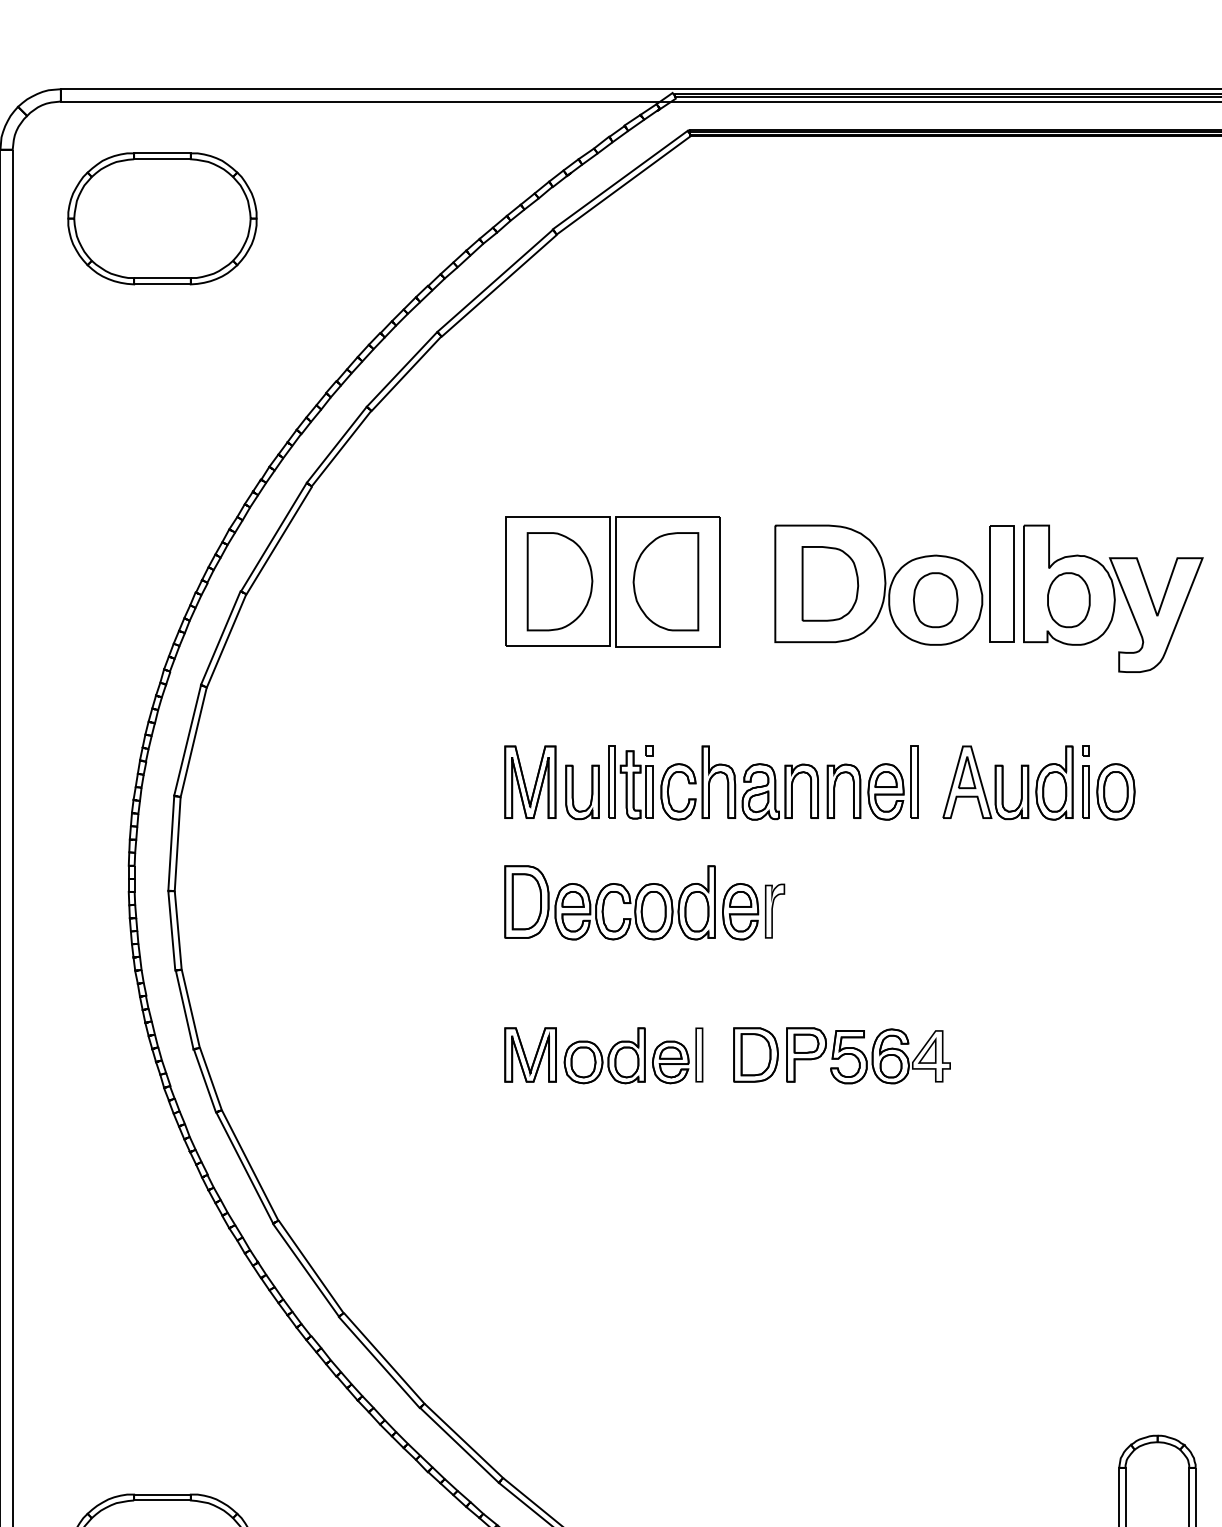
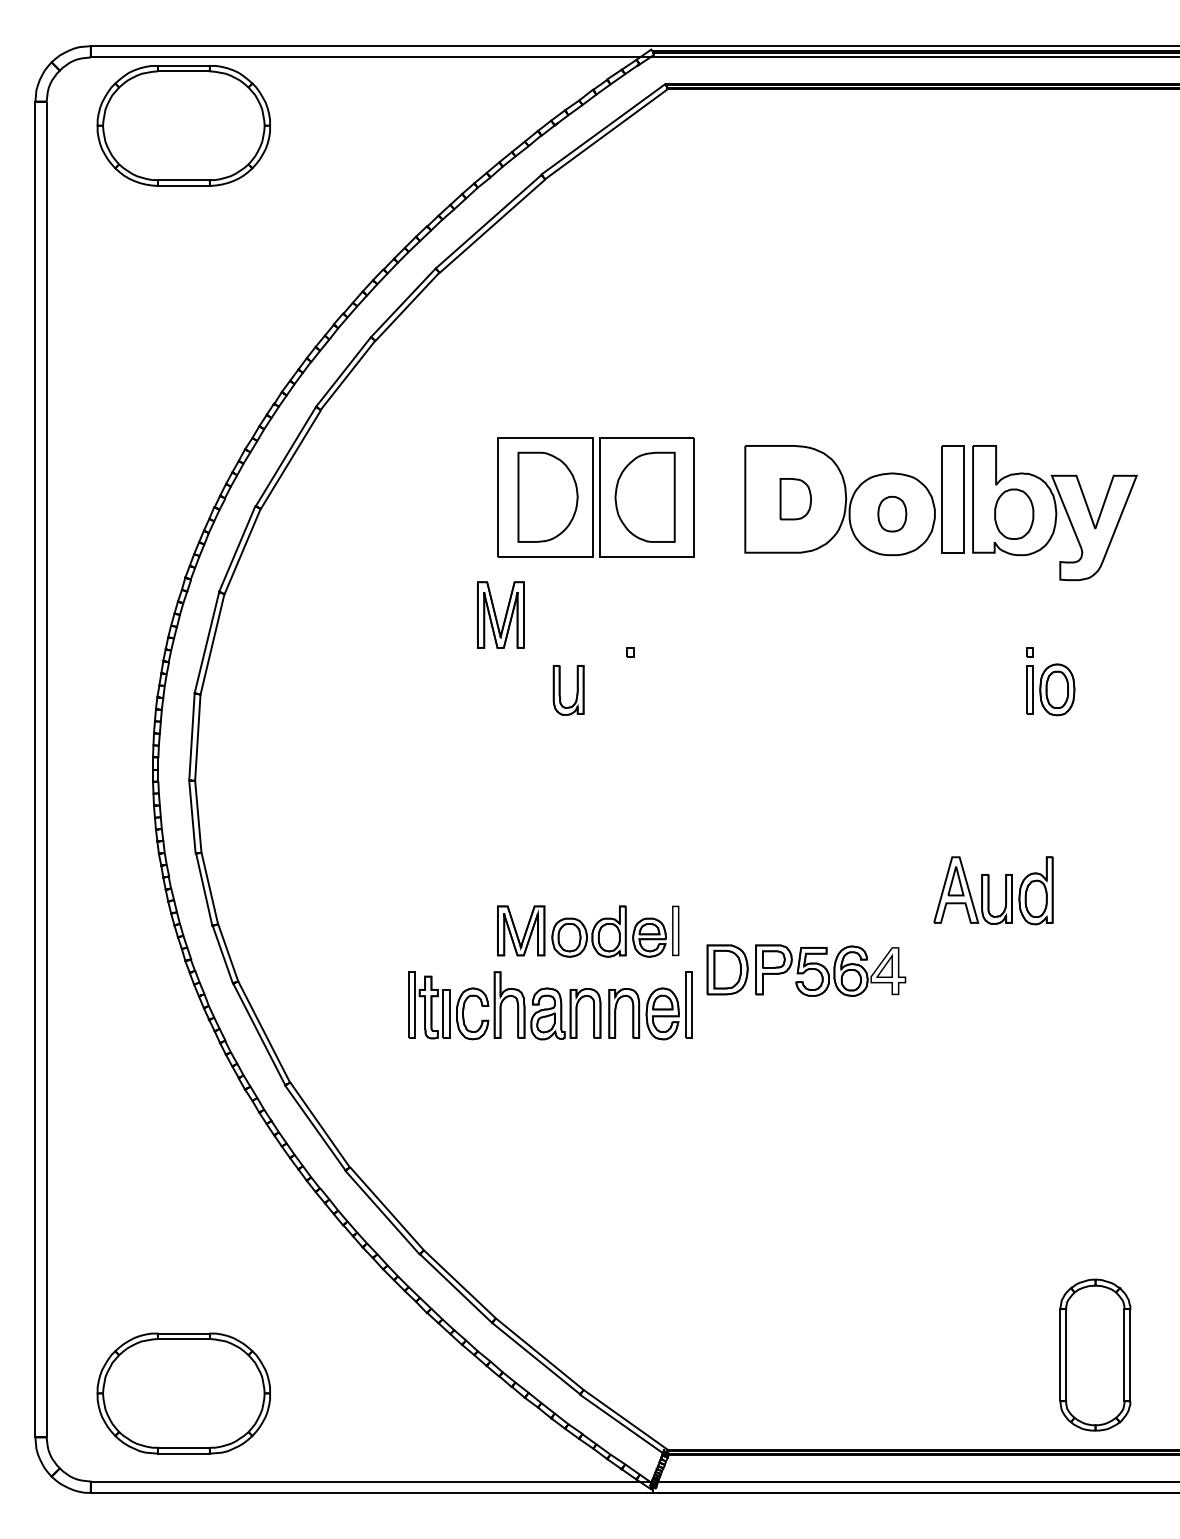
part: (162, 218) -> (183, 125), moved
part: (830, 582) -> (795, 498), size x0.6
part: (936, 599) -> (892, 513), size x0.7
part: (529, 781) -> (500, 614), moved
part: (763, 782) -> (550, 1005), moved
part: (1008, 782) -> (993, 890), moved
part: (644, 902) -> (625, 791), removed
part: (842, 1055) -> (806, 970), moved

